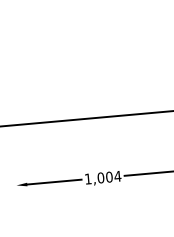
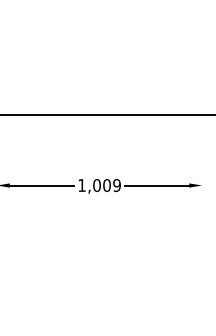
text: (117, 176) -> (116, 185), 1,004 -> 1,009

